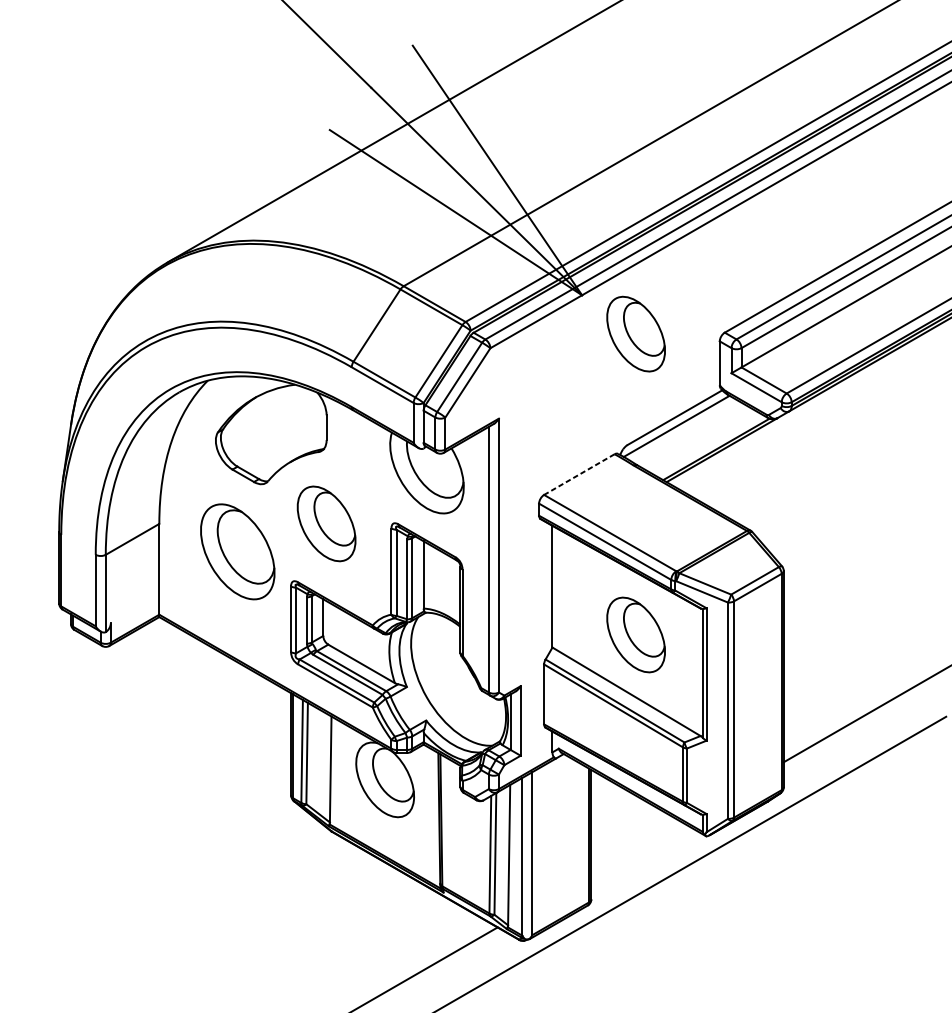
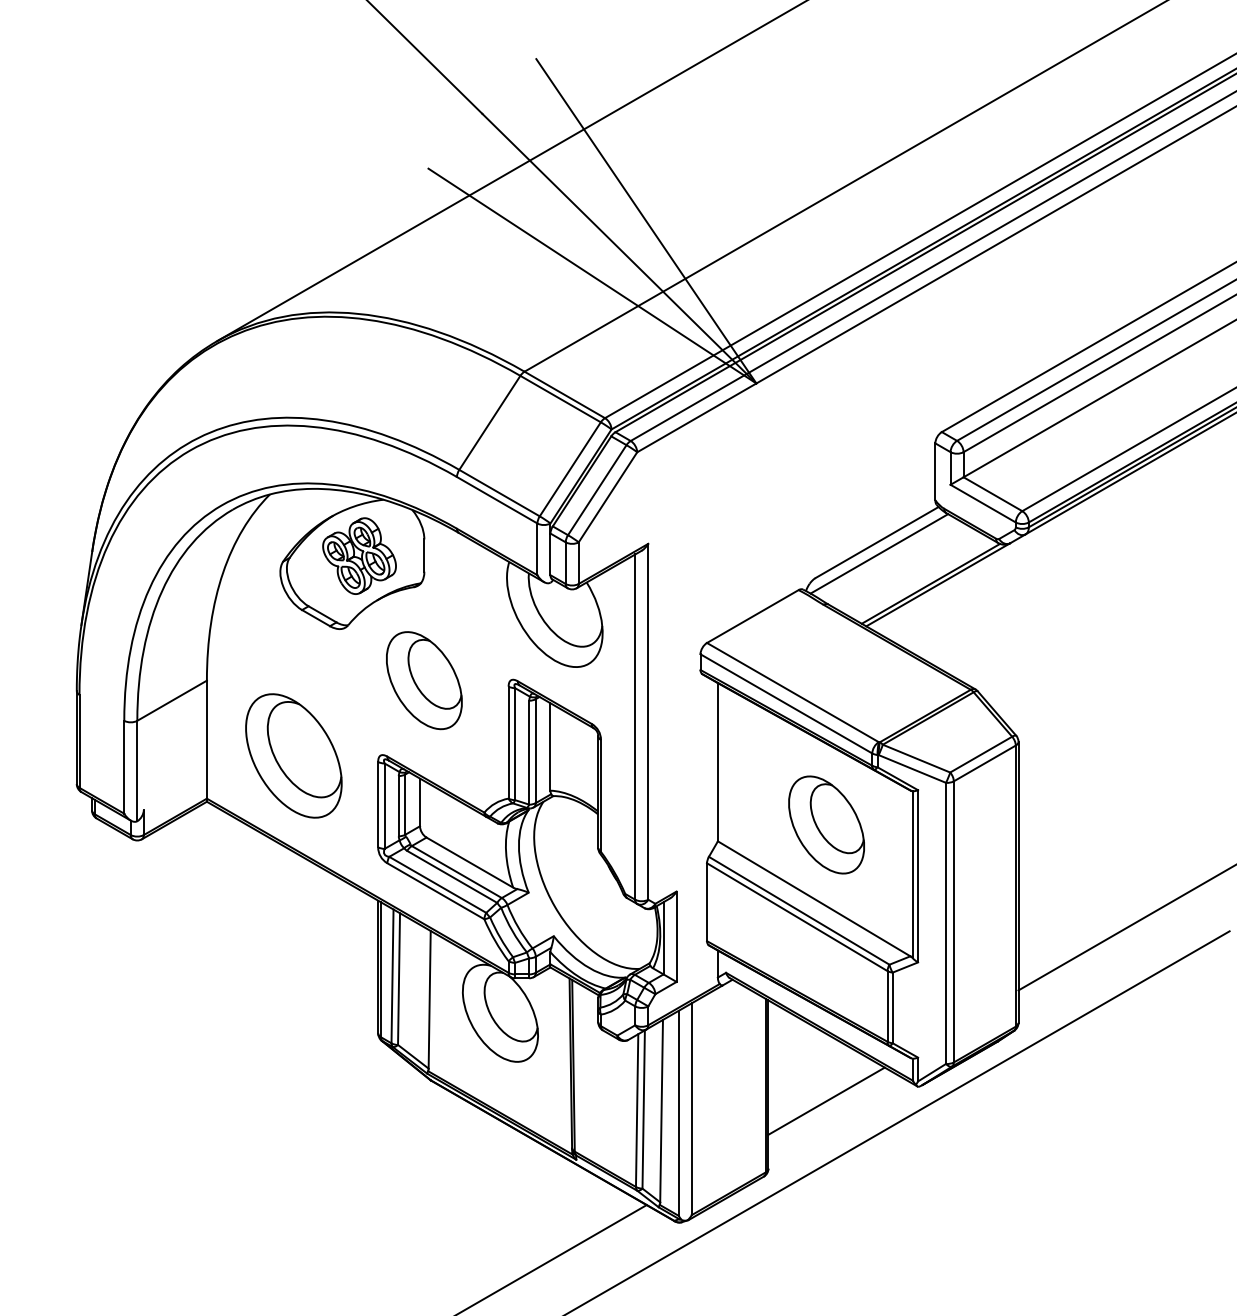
part: (636, 333) -> (826, 433), removed
part: (276, 427) -> (359, 555), added
line: (579, 474) -> (752, 616), dashed -> solid
part: (237, 551) -> (293, 755), moved
line: (636, 846) -> (826, 1100), added

